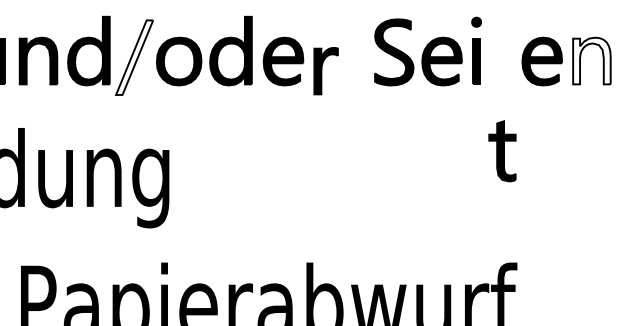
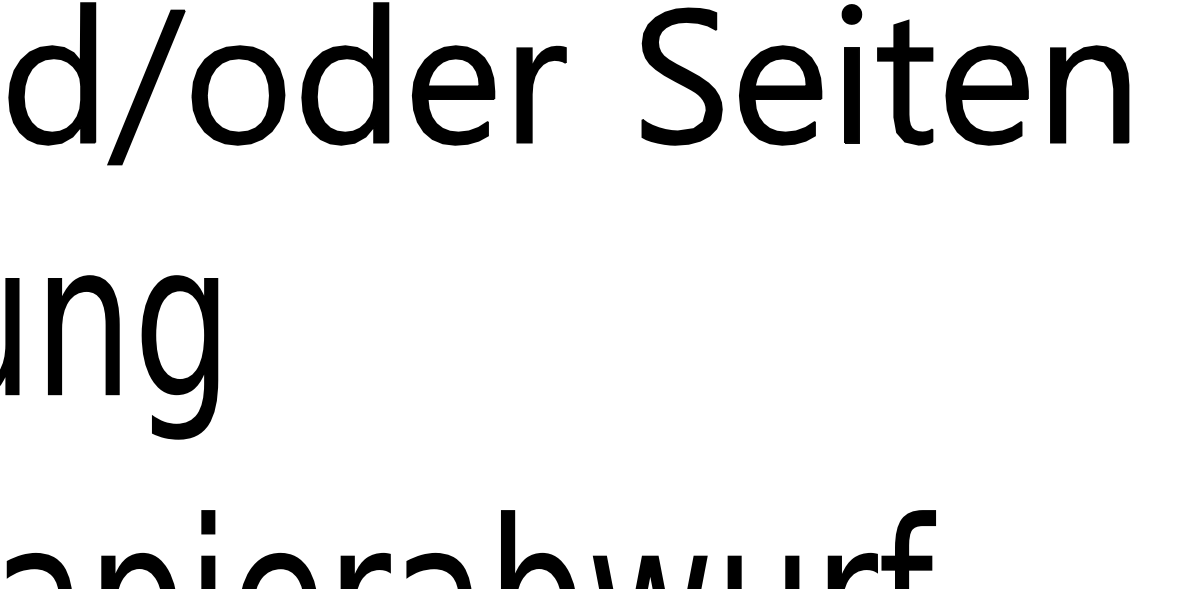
fill: (134, 57) -> (146, 87), added
fill: (591, 60) -> (1088, 93), added
part: (325, 71) -> (540, 95), moved
part: (502, 151) -> (905, 82), moved

